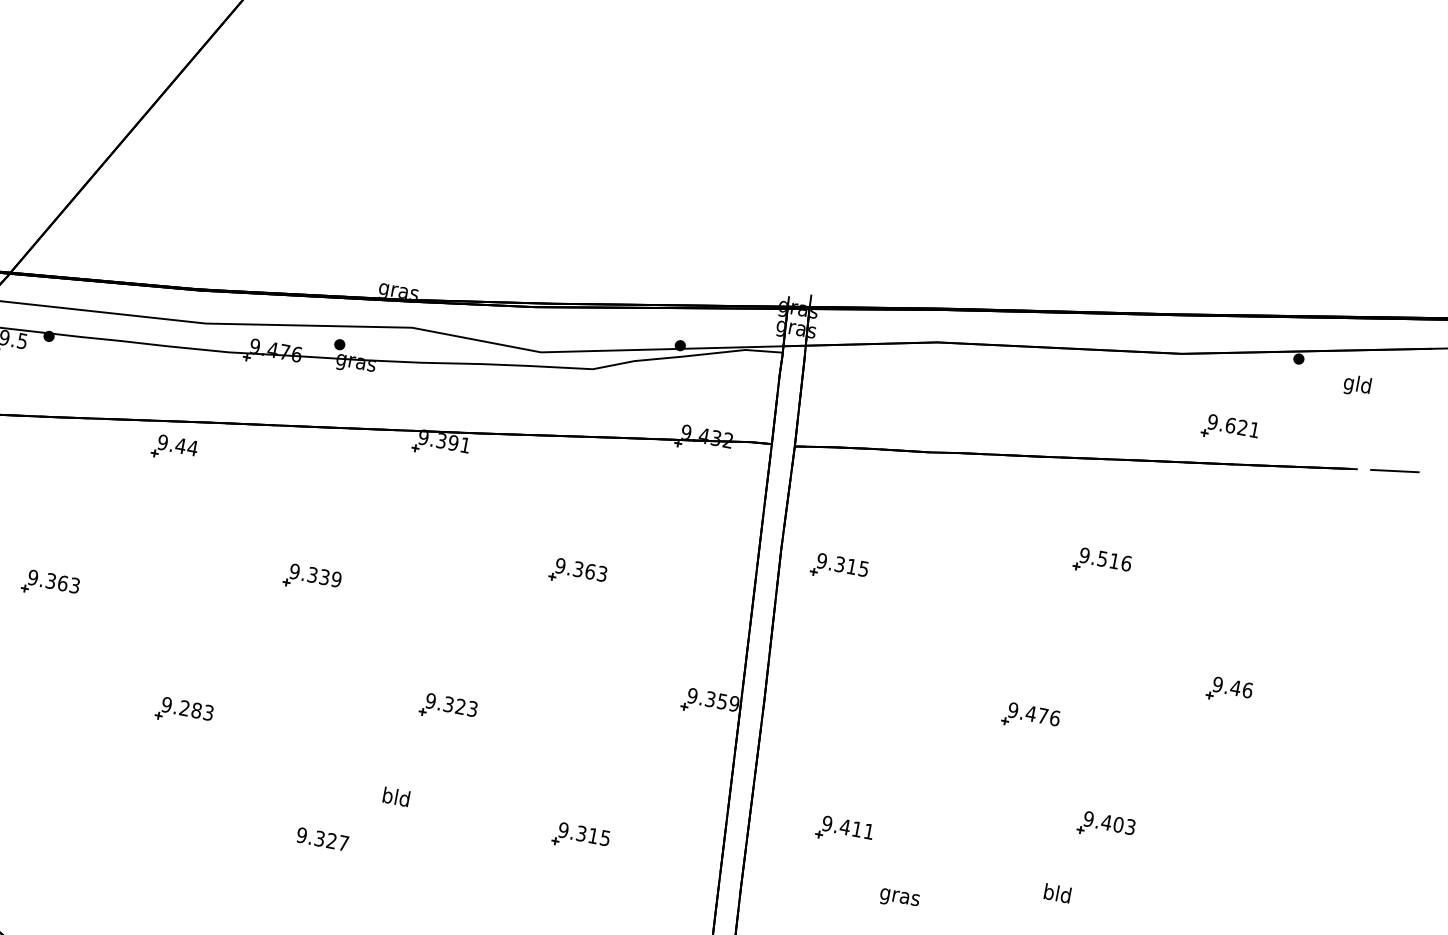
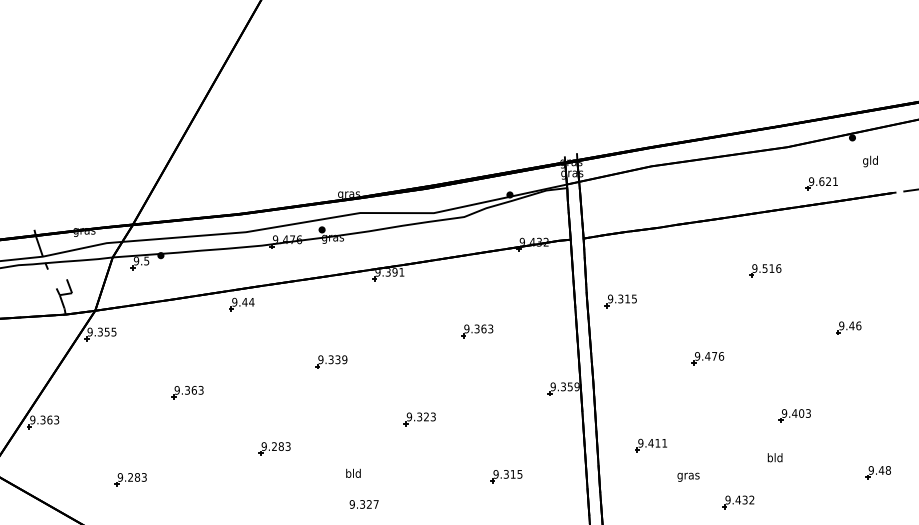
text: (1357, 385) -> (870, 161), moved
part: (1029, 717) -> (707, 358), moved
text: (396, 795) -> (353, 472), moved

